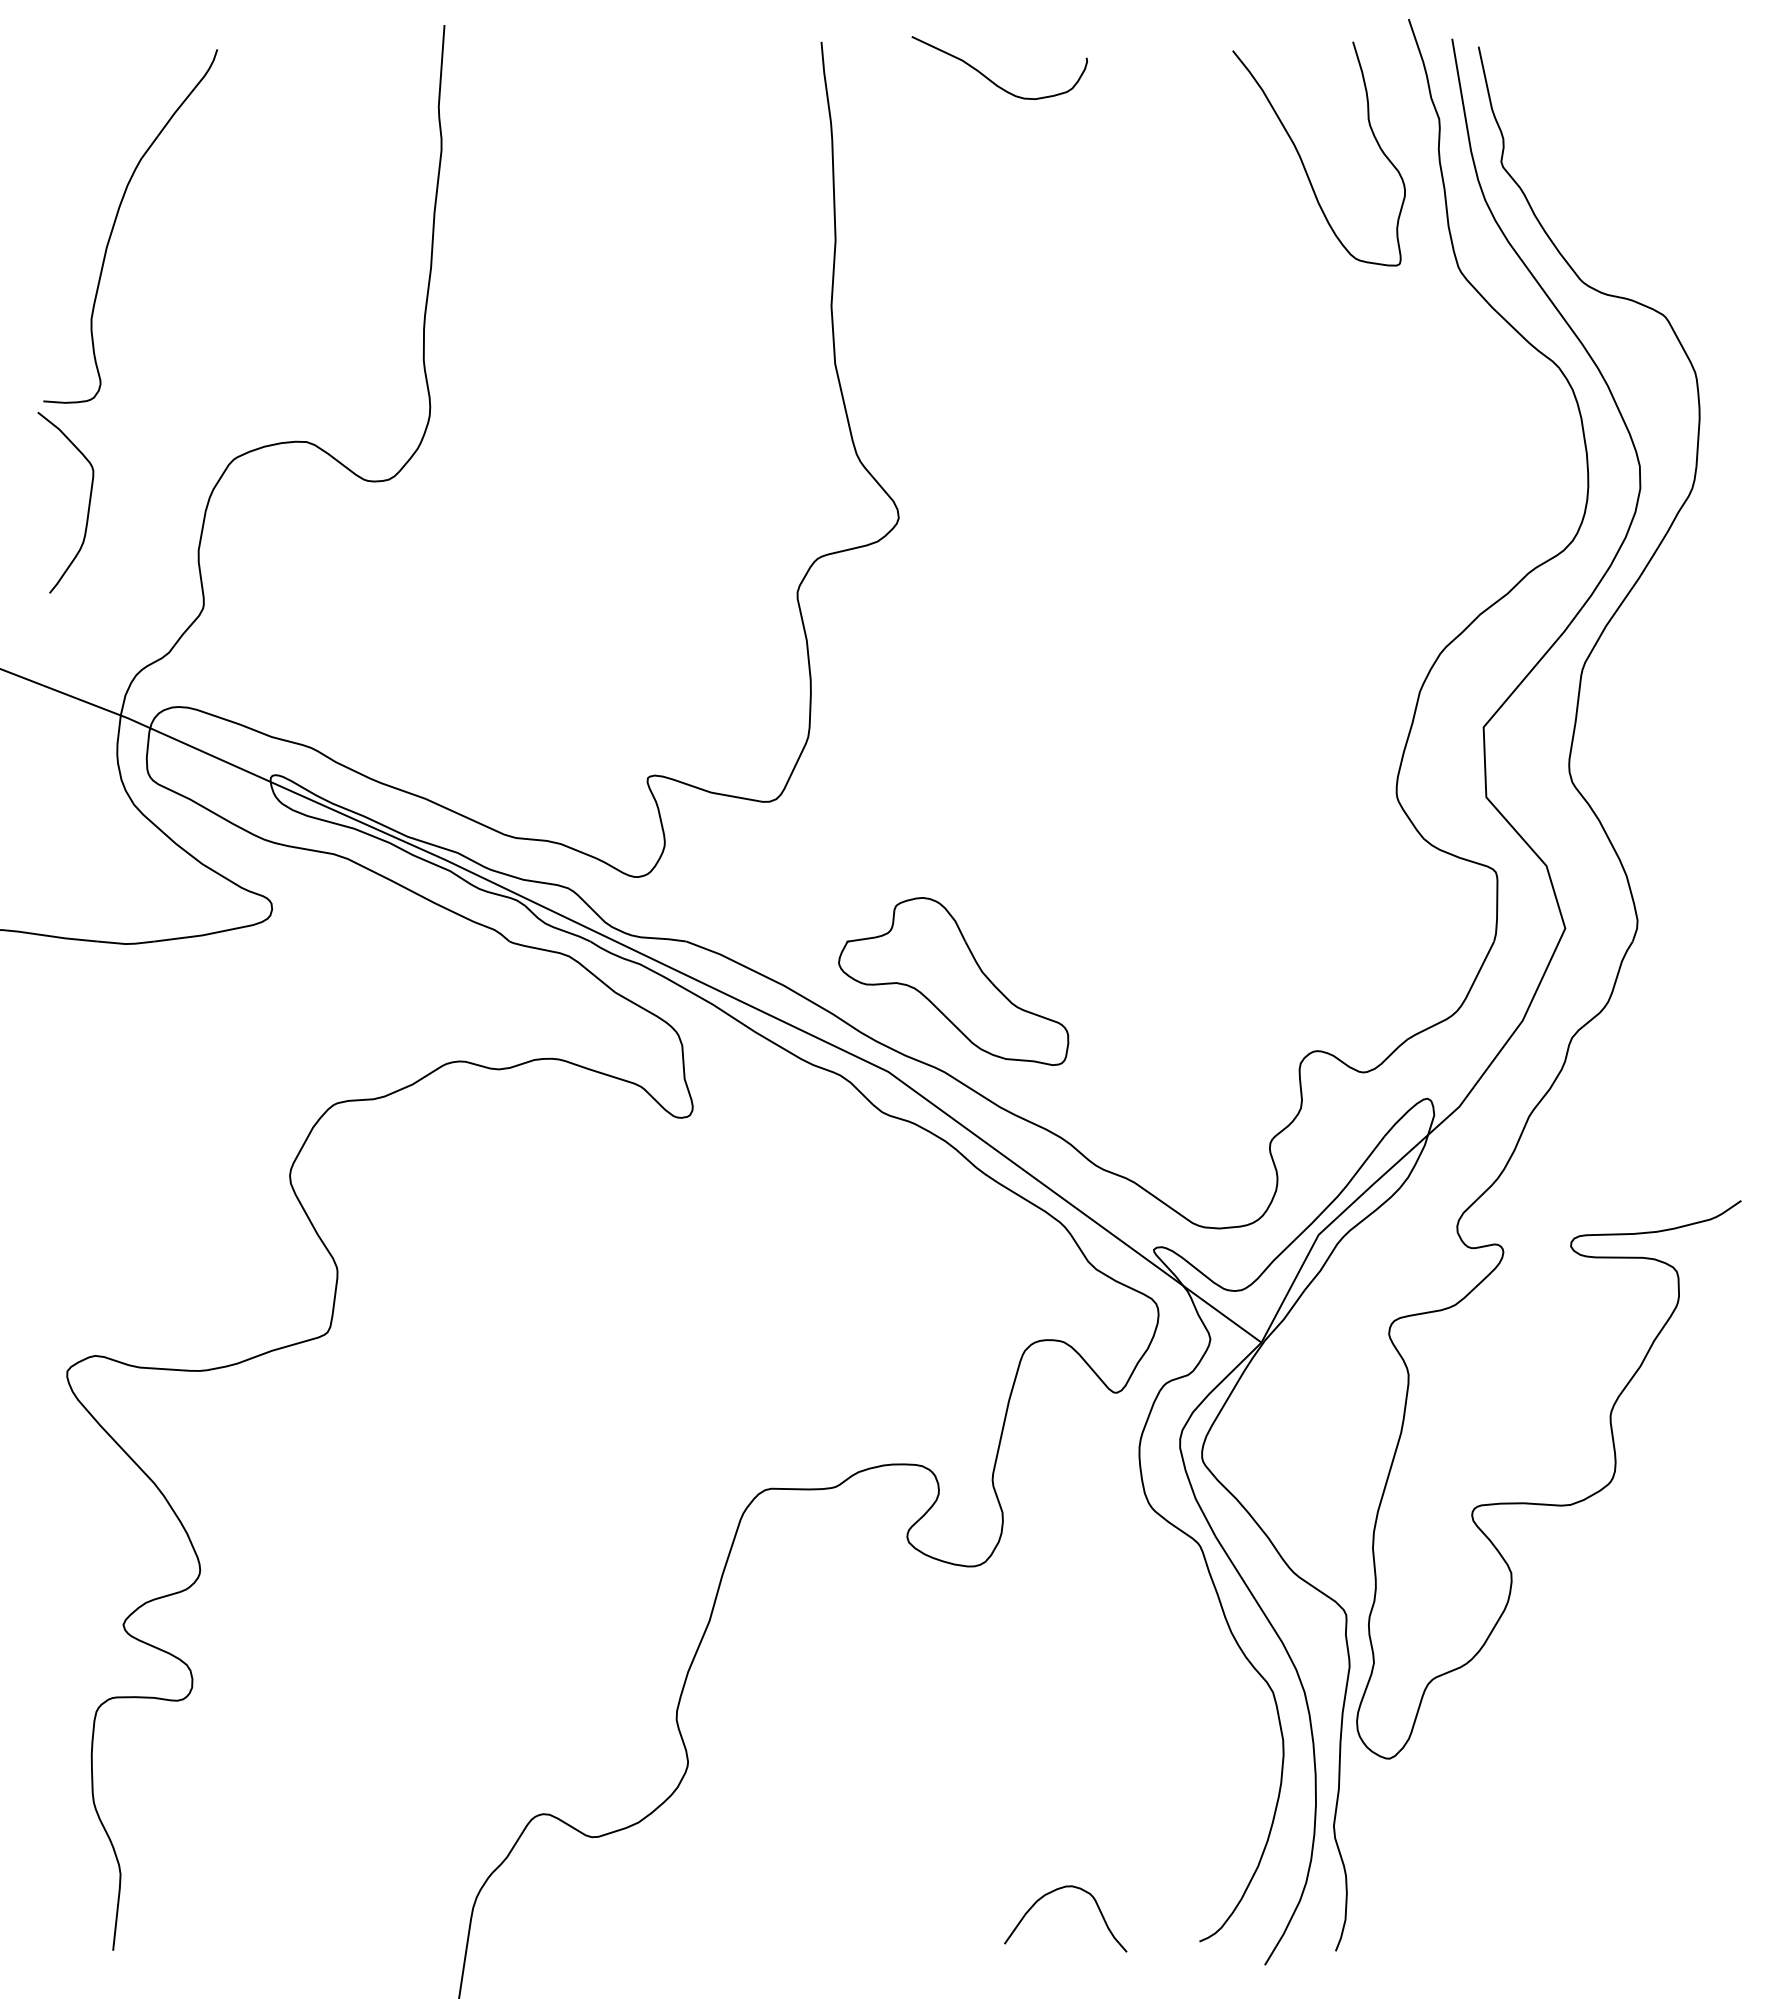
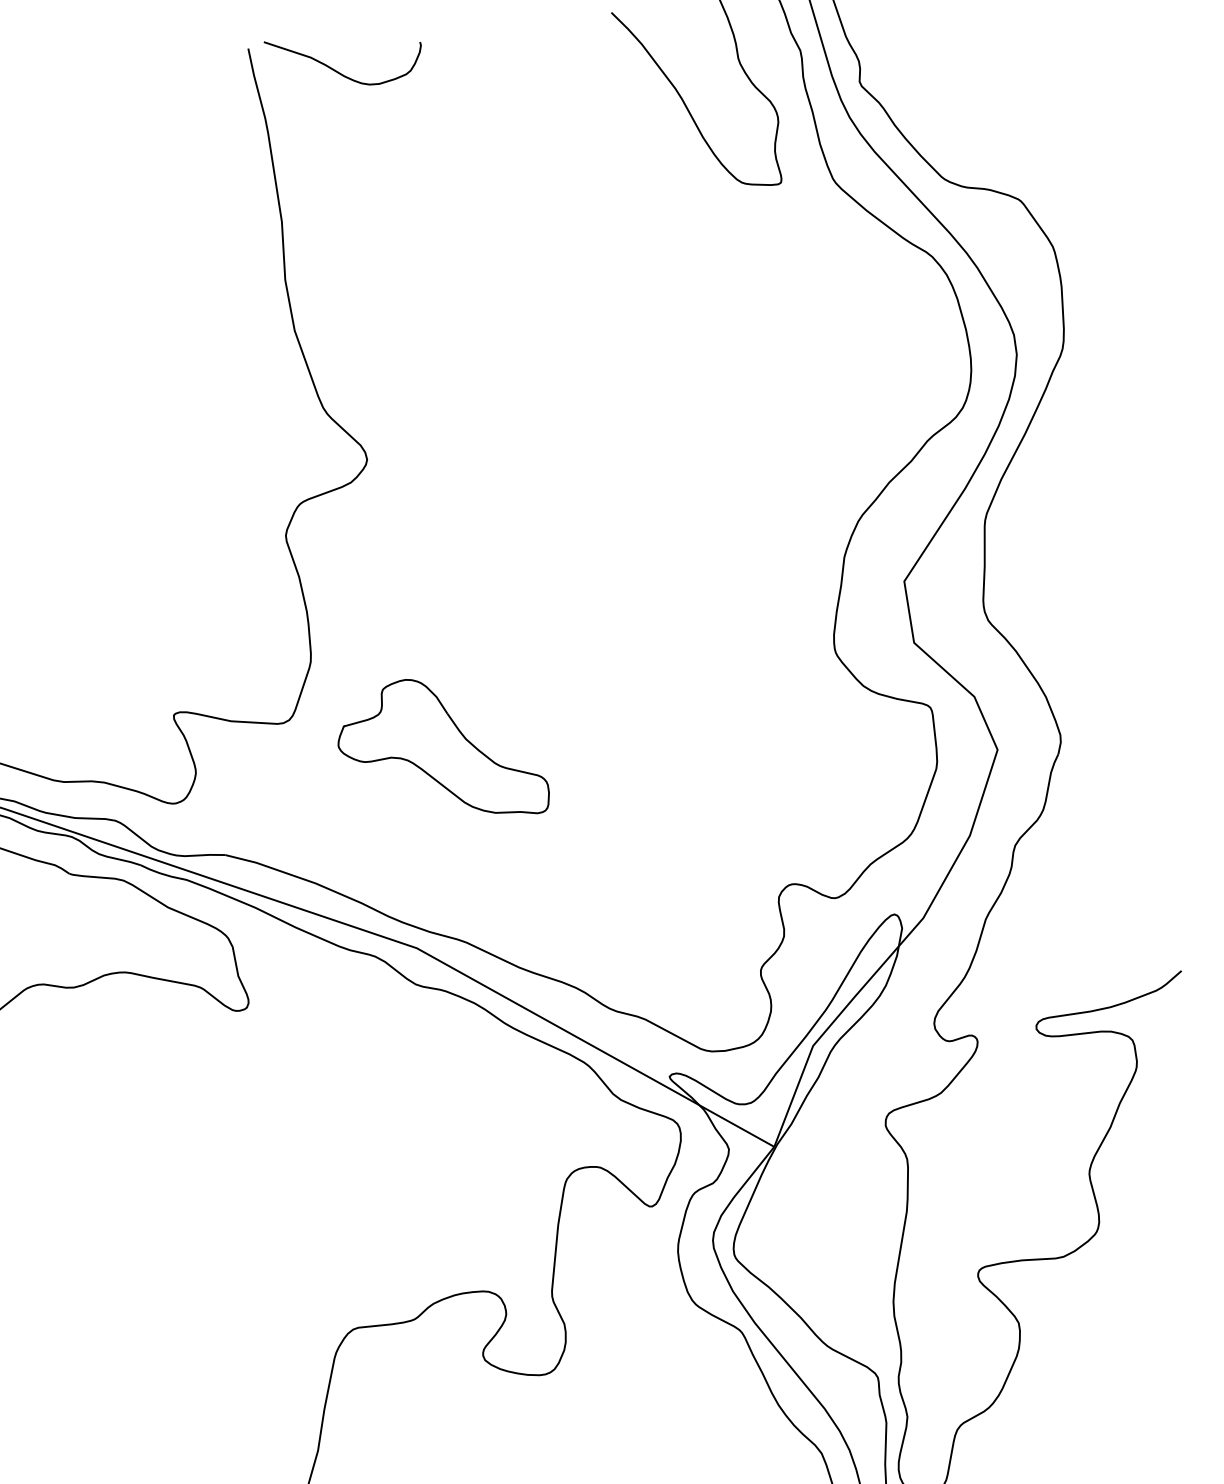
curve: (989, 78) -> (336, 70), moved
part: (953, 981) -> (441, 750), moved

